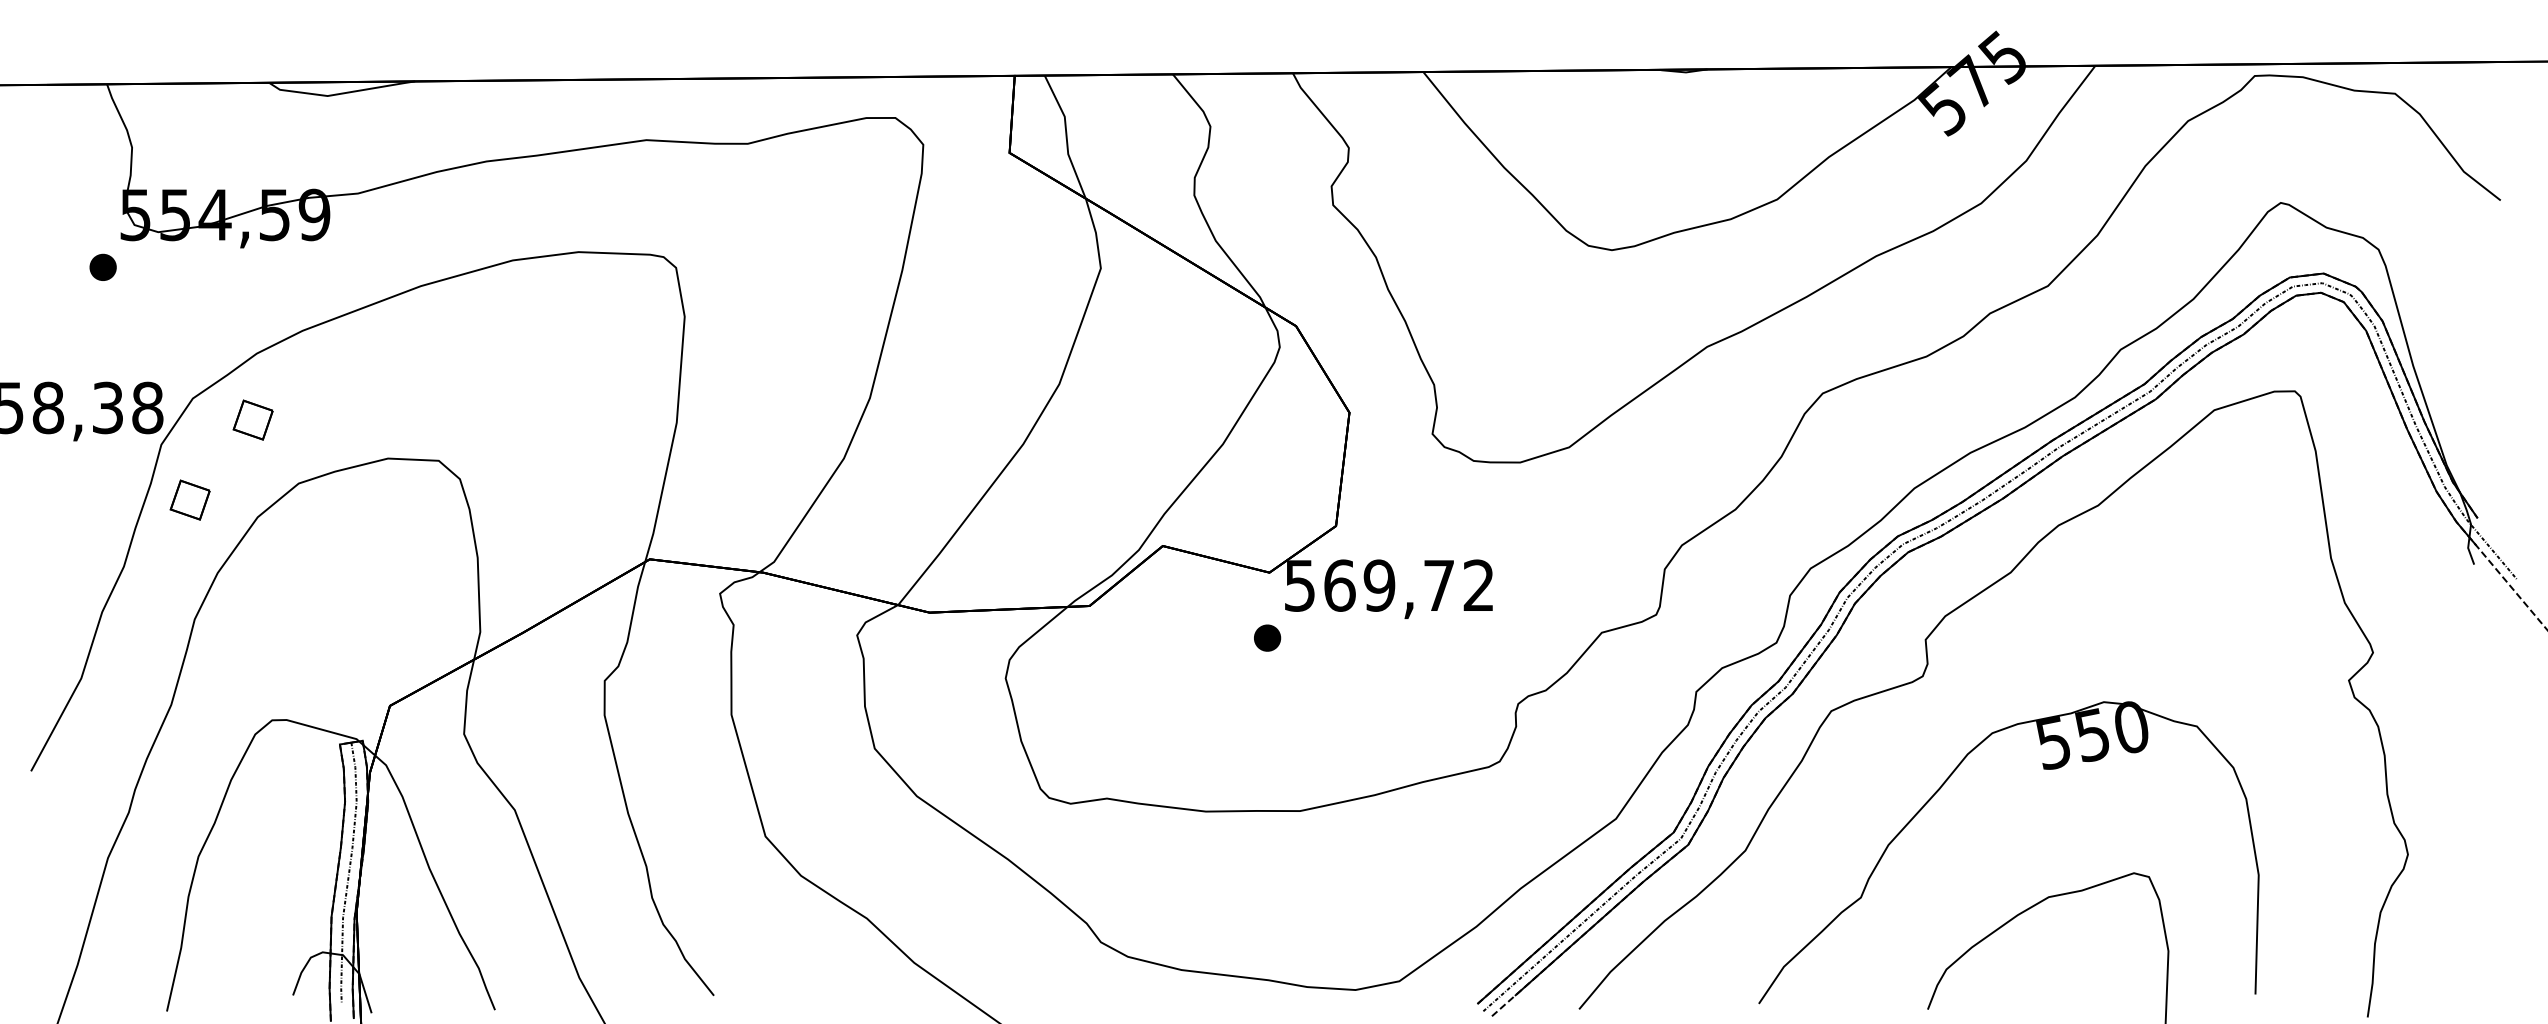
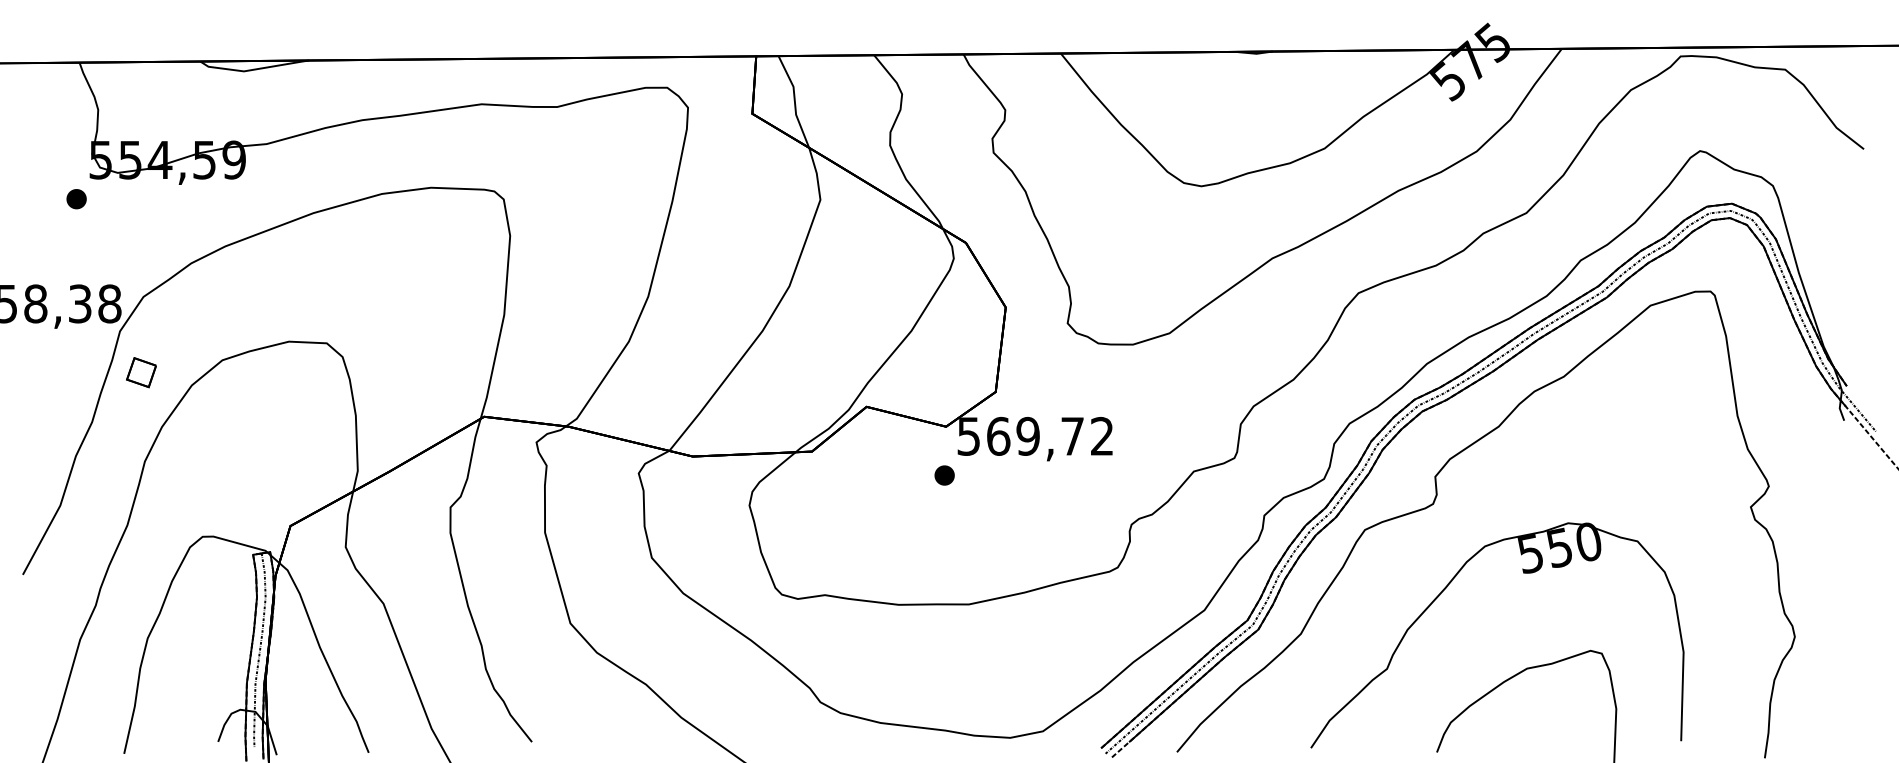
part: (252, 419) -> (187, 312), removed

